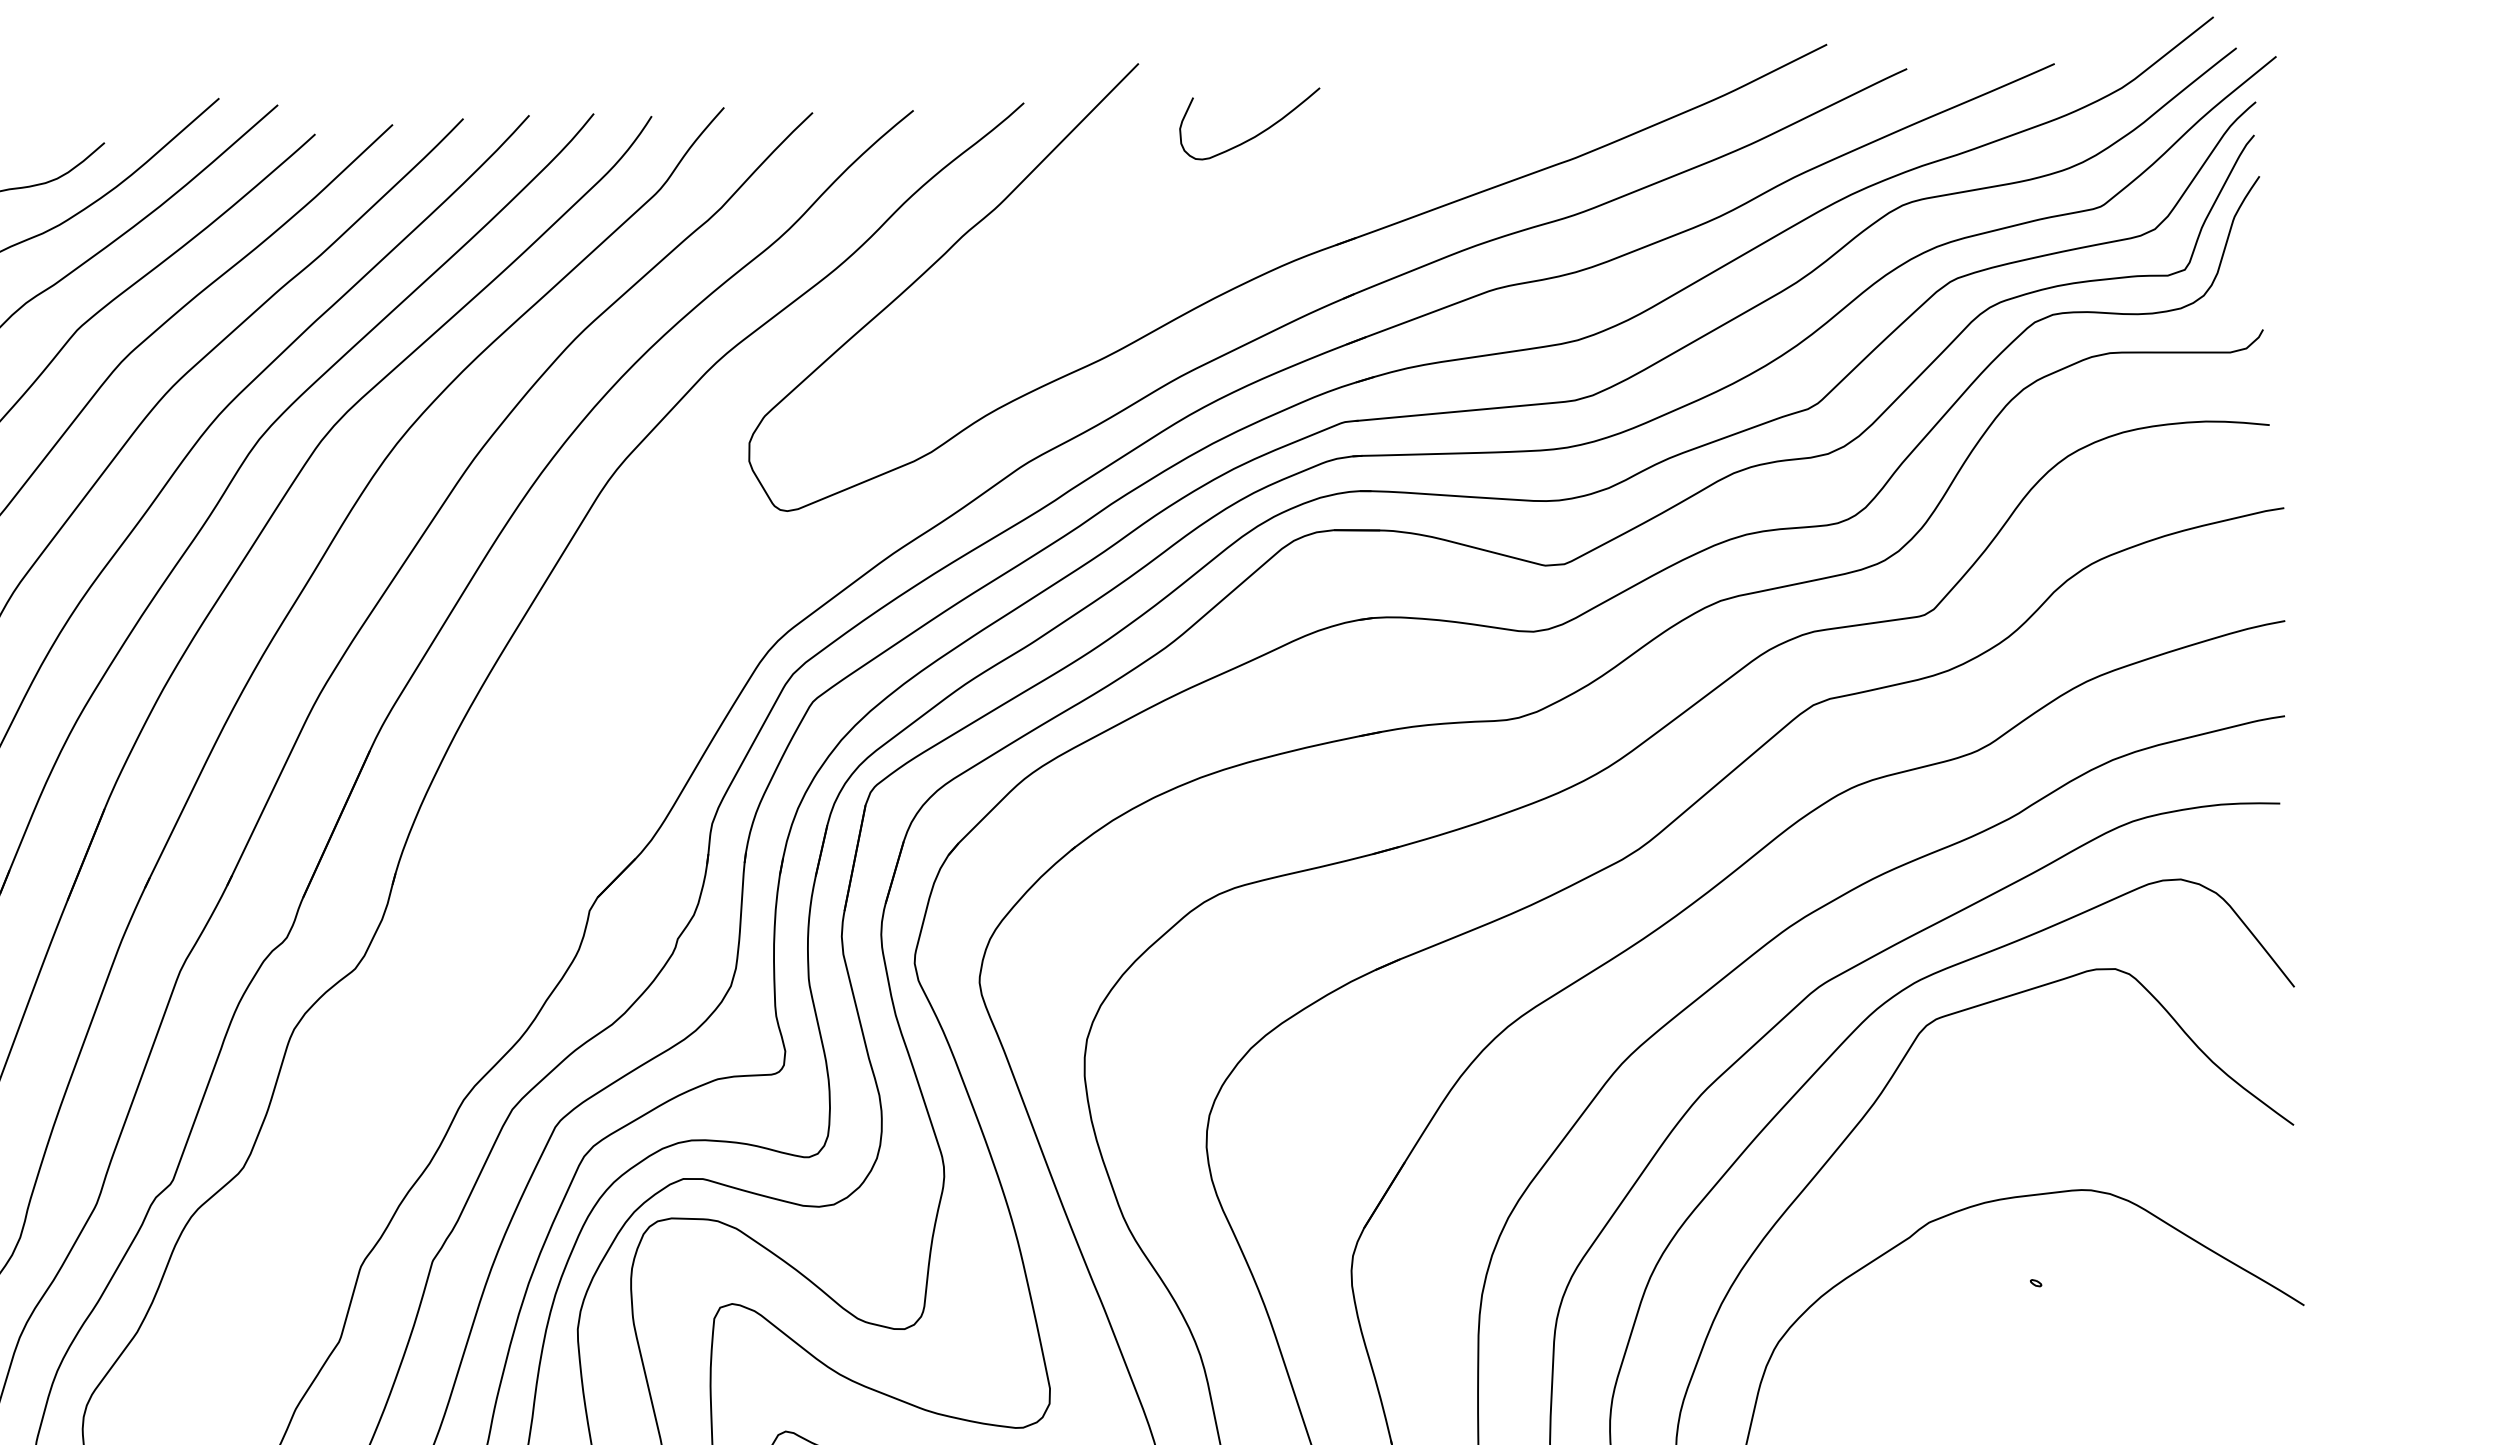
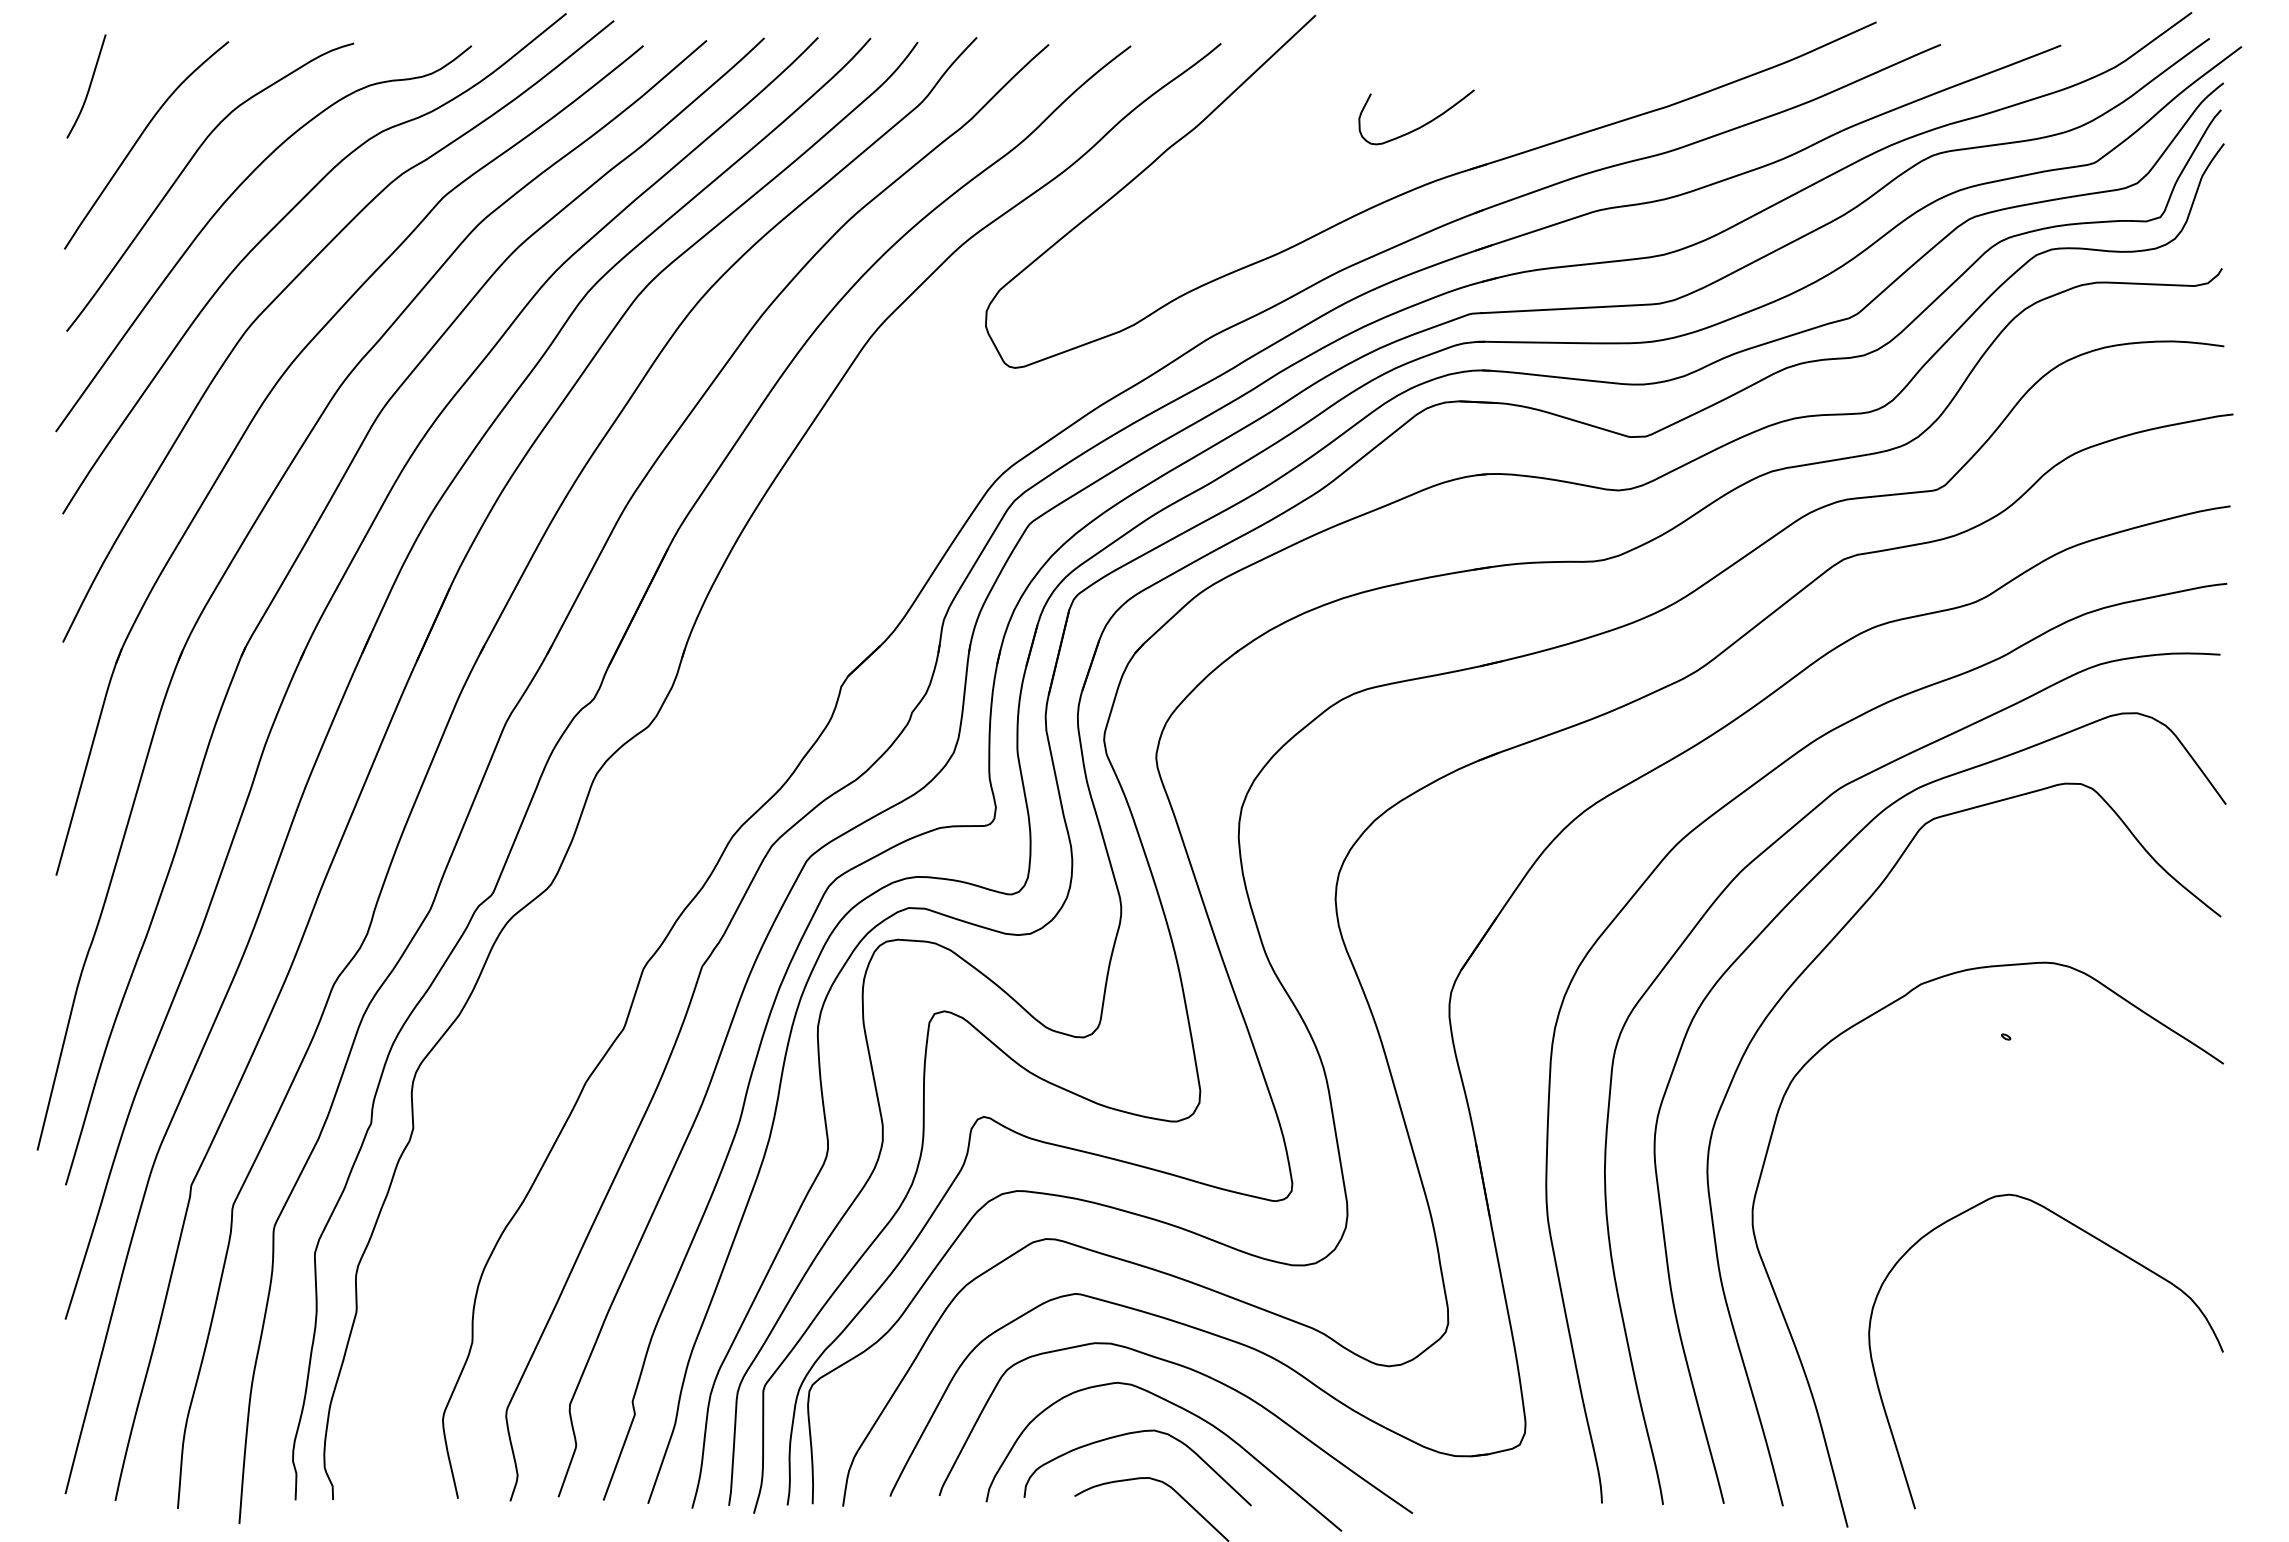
curve: (1256, 134) -> (1421, 125), moved

